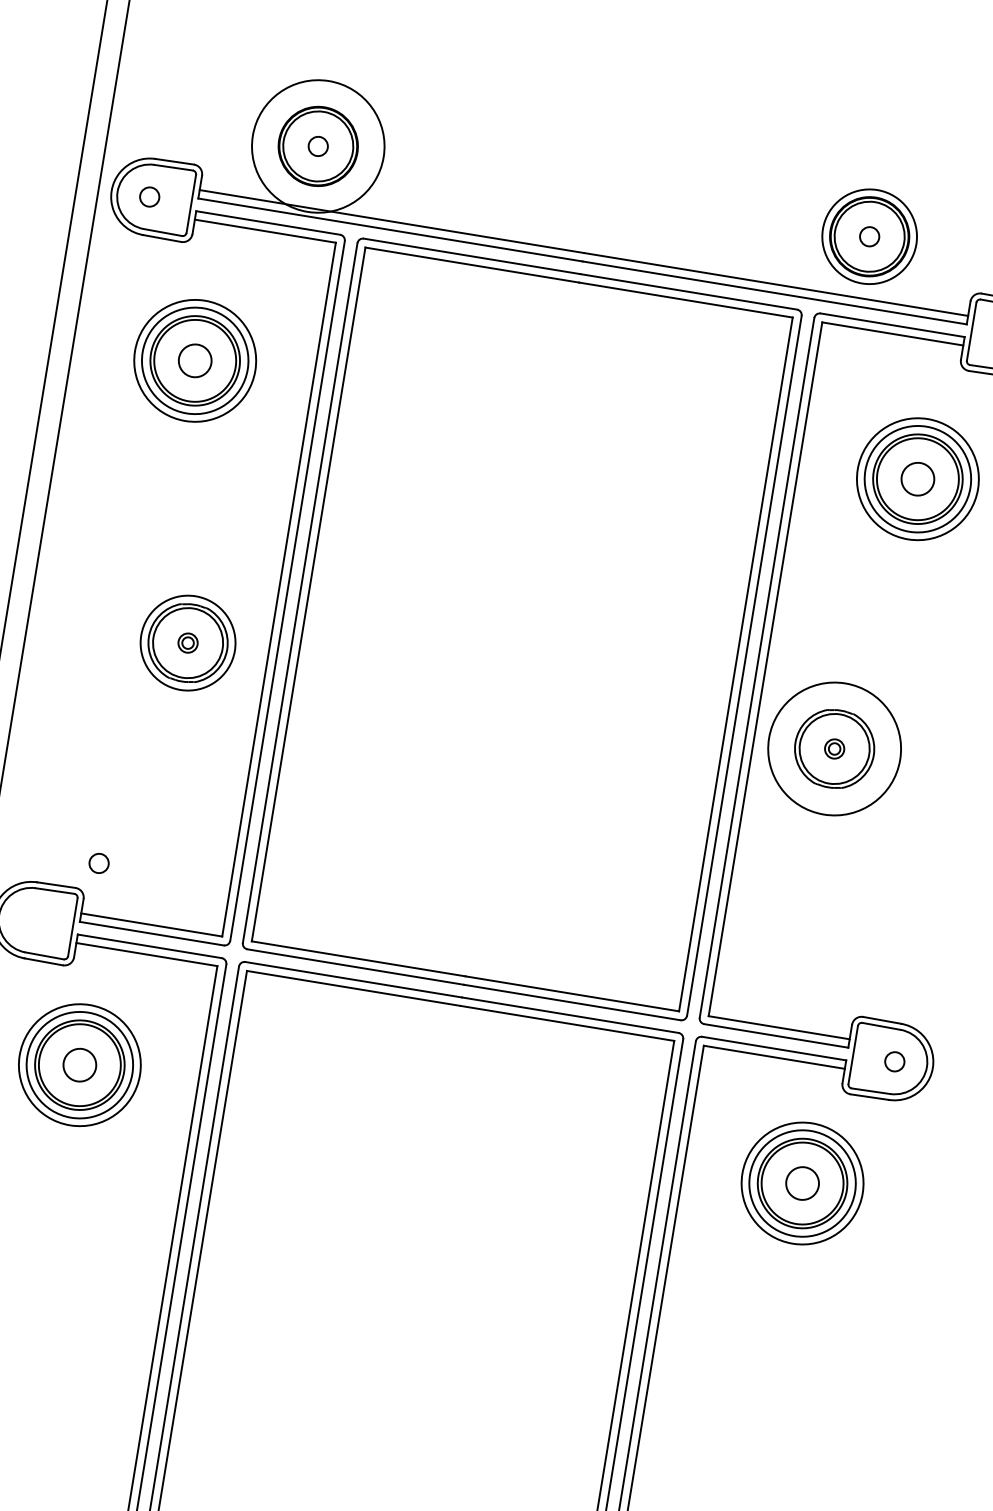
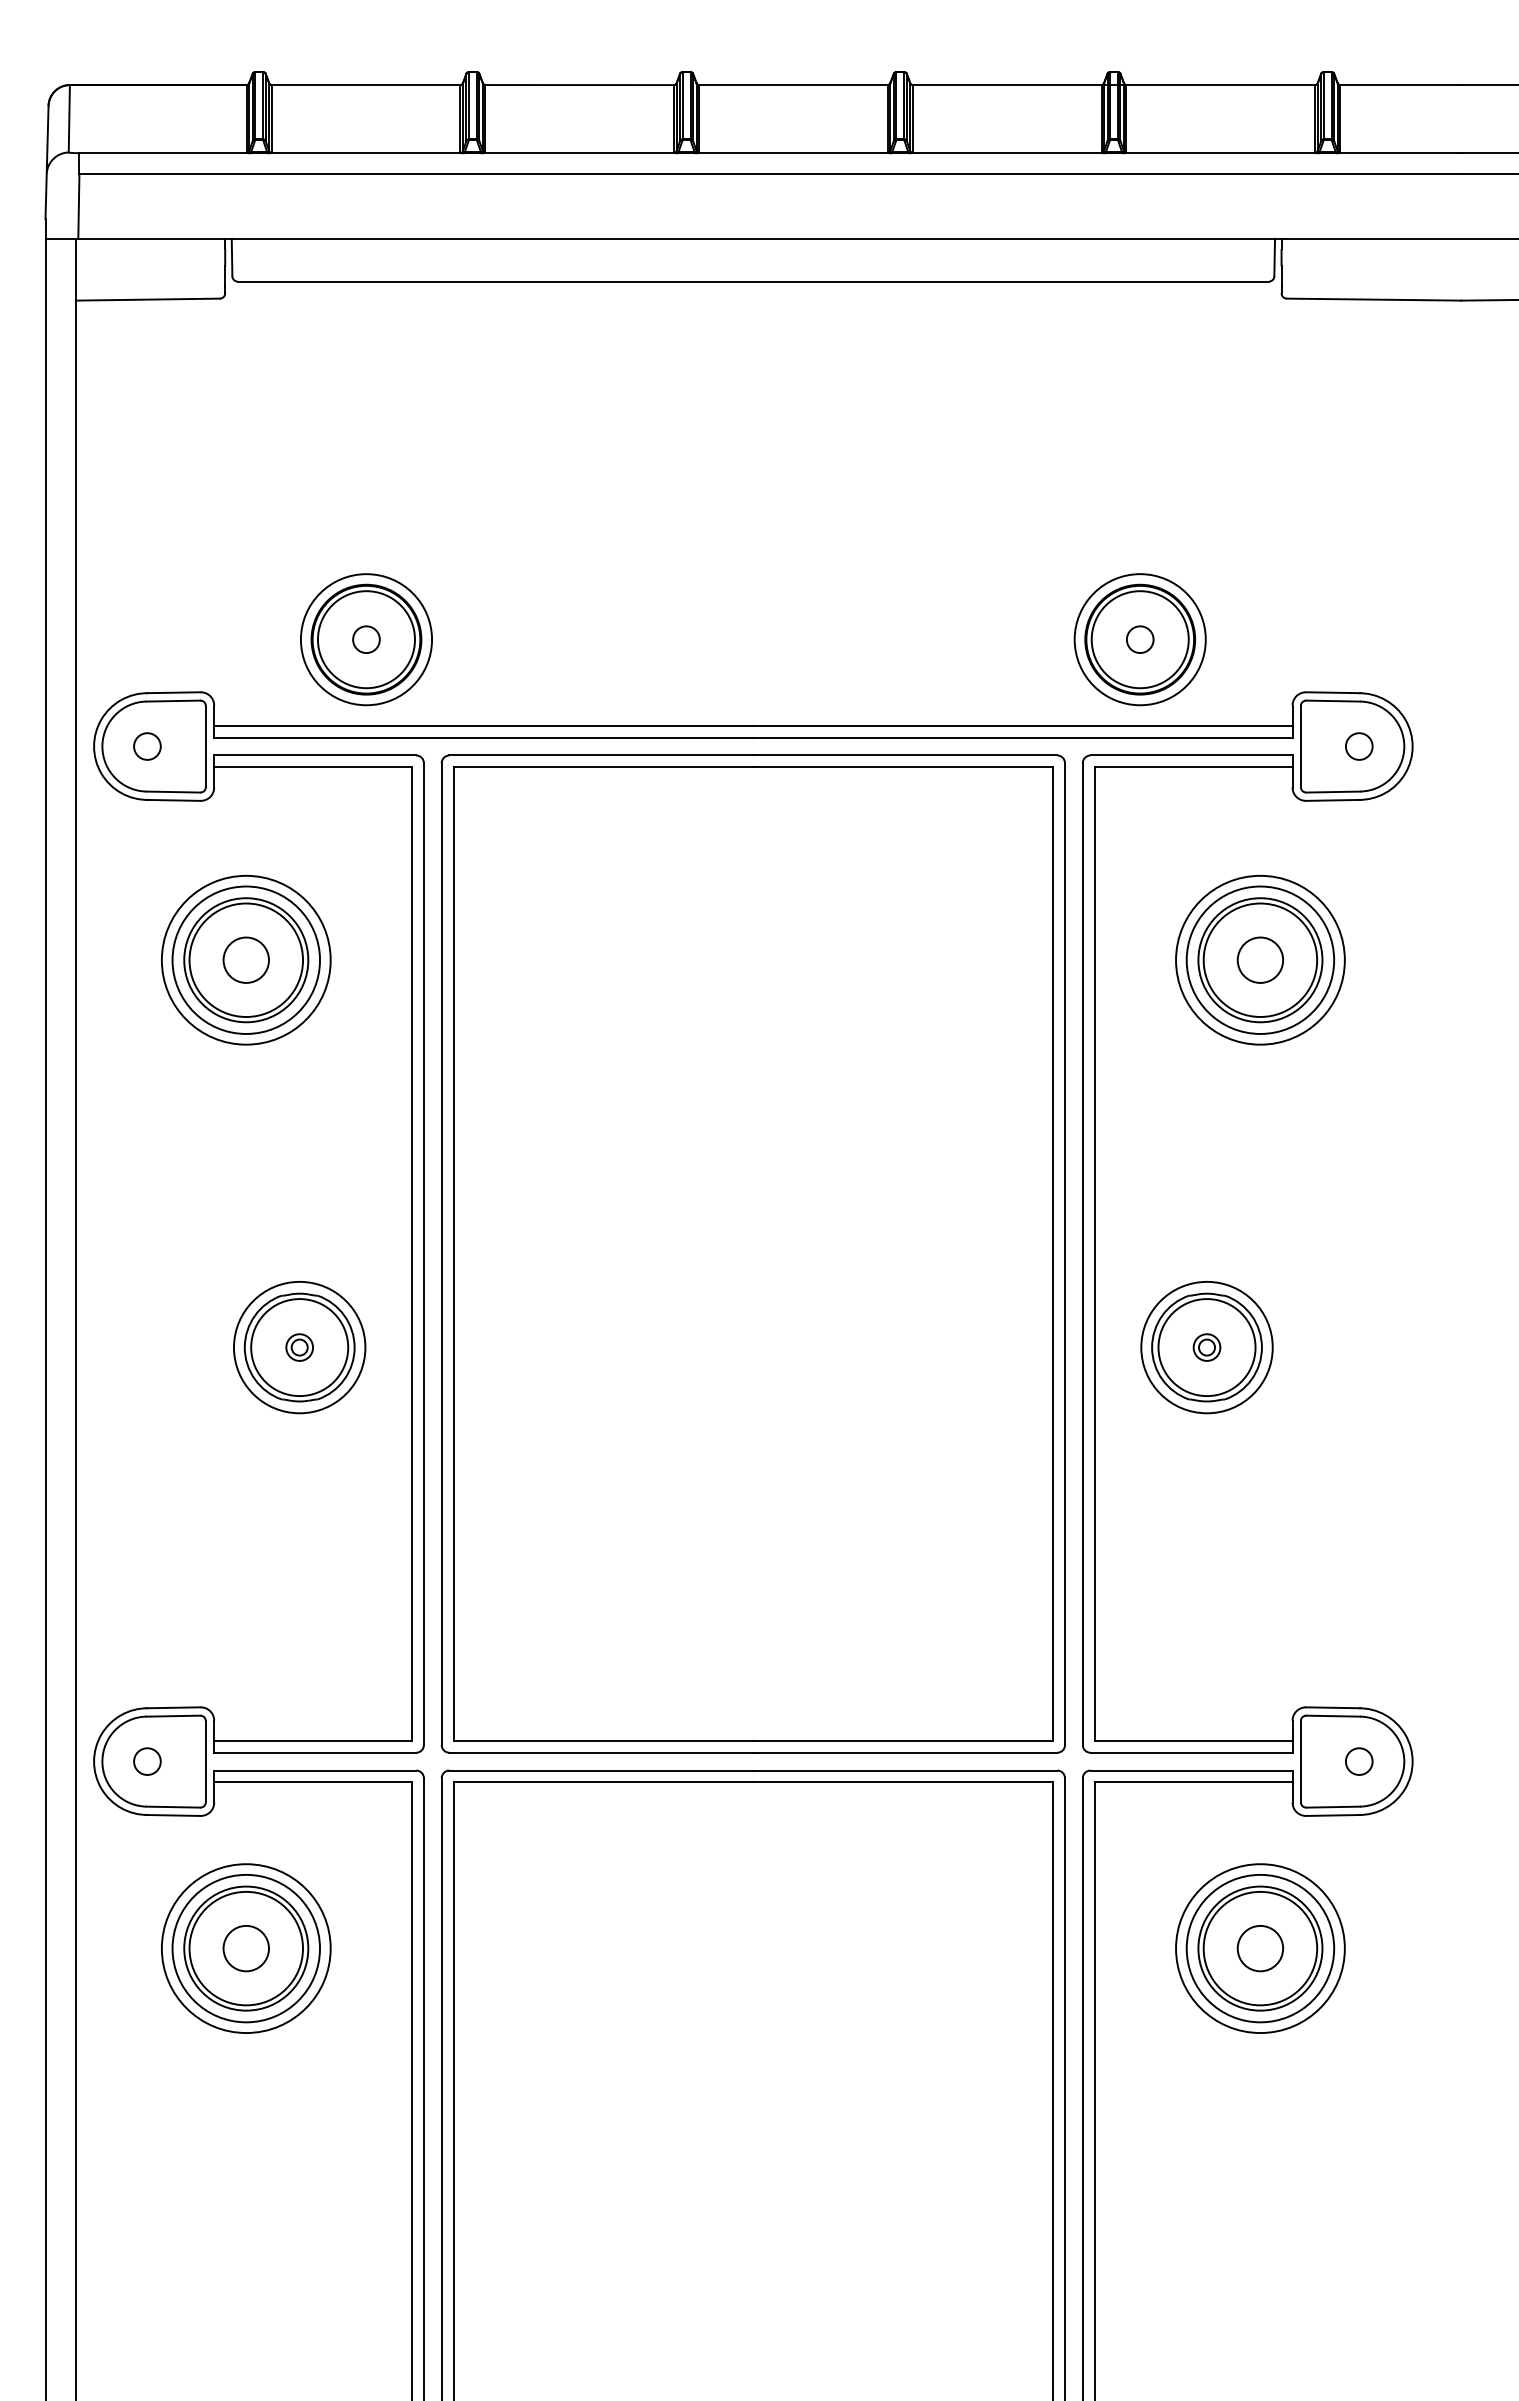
circle: (318, 146) -> (366, 639), size x0.71
circle: (834, 748) -> (1206, 1347), size x0.71
circle: (99, 863) -> (147, 1761), moved

